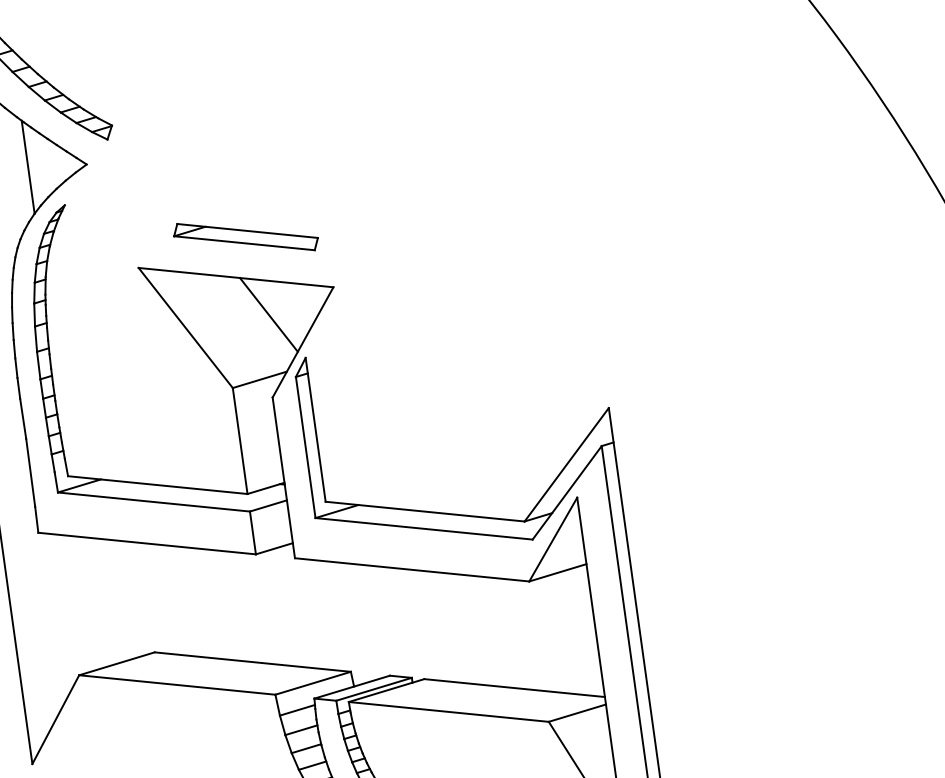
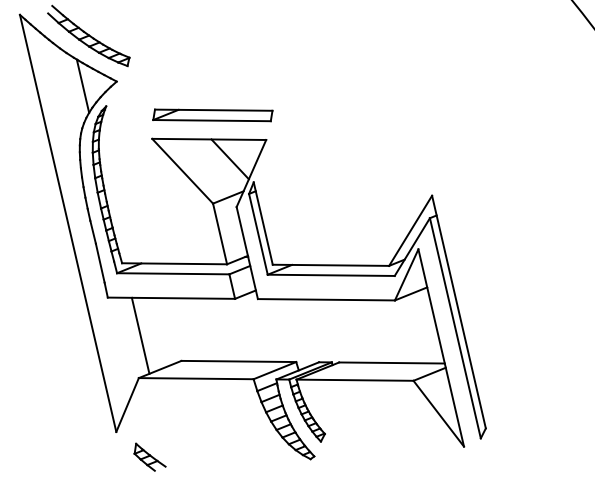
part: (245, 237) -> (212, 115), size x1.43
line: (88, 602) -> (140, 335), added

